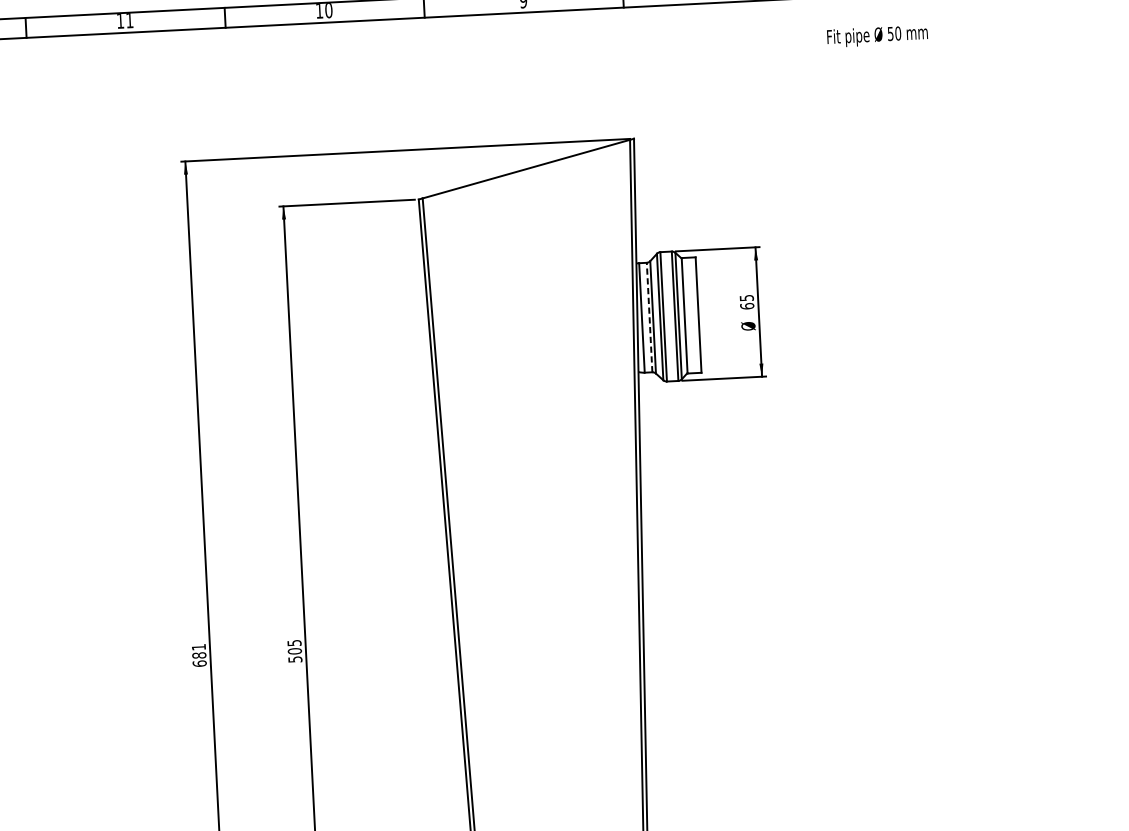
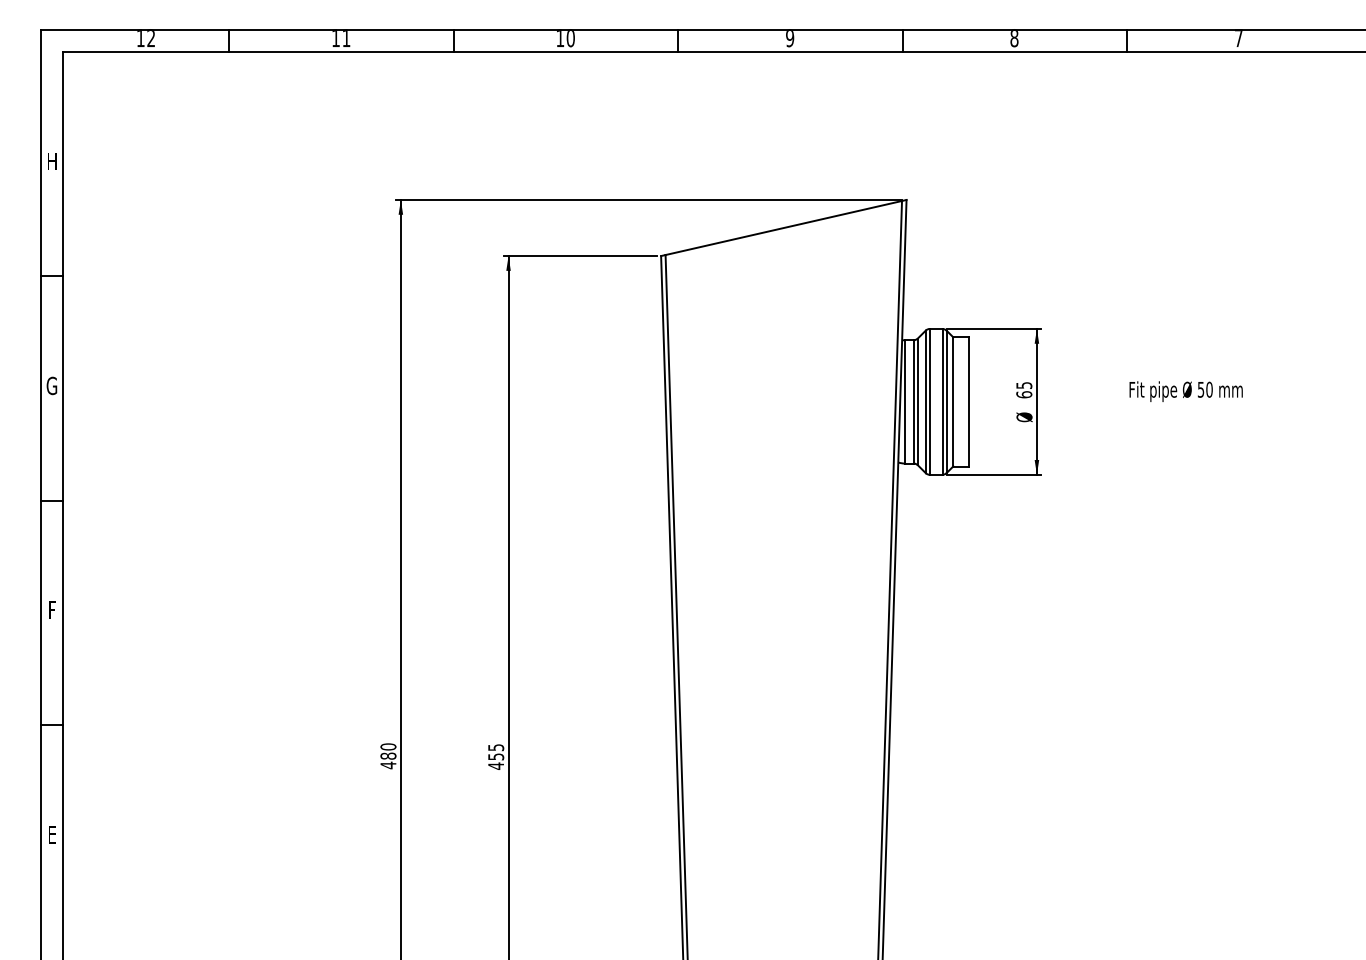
text: (876, 36) -> (1185, 391), moved
line: (649, 317) -> (913, 401), dashed -> solid
text: (199, 655) -> (388, 756), 681 -> 480
text: (295, 655) -> (496, 761), 505 -> 455

